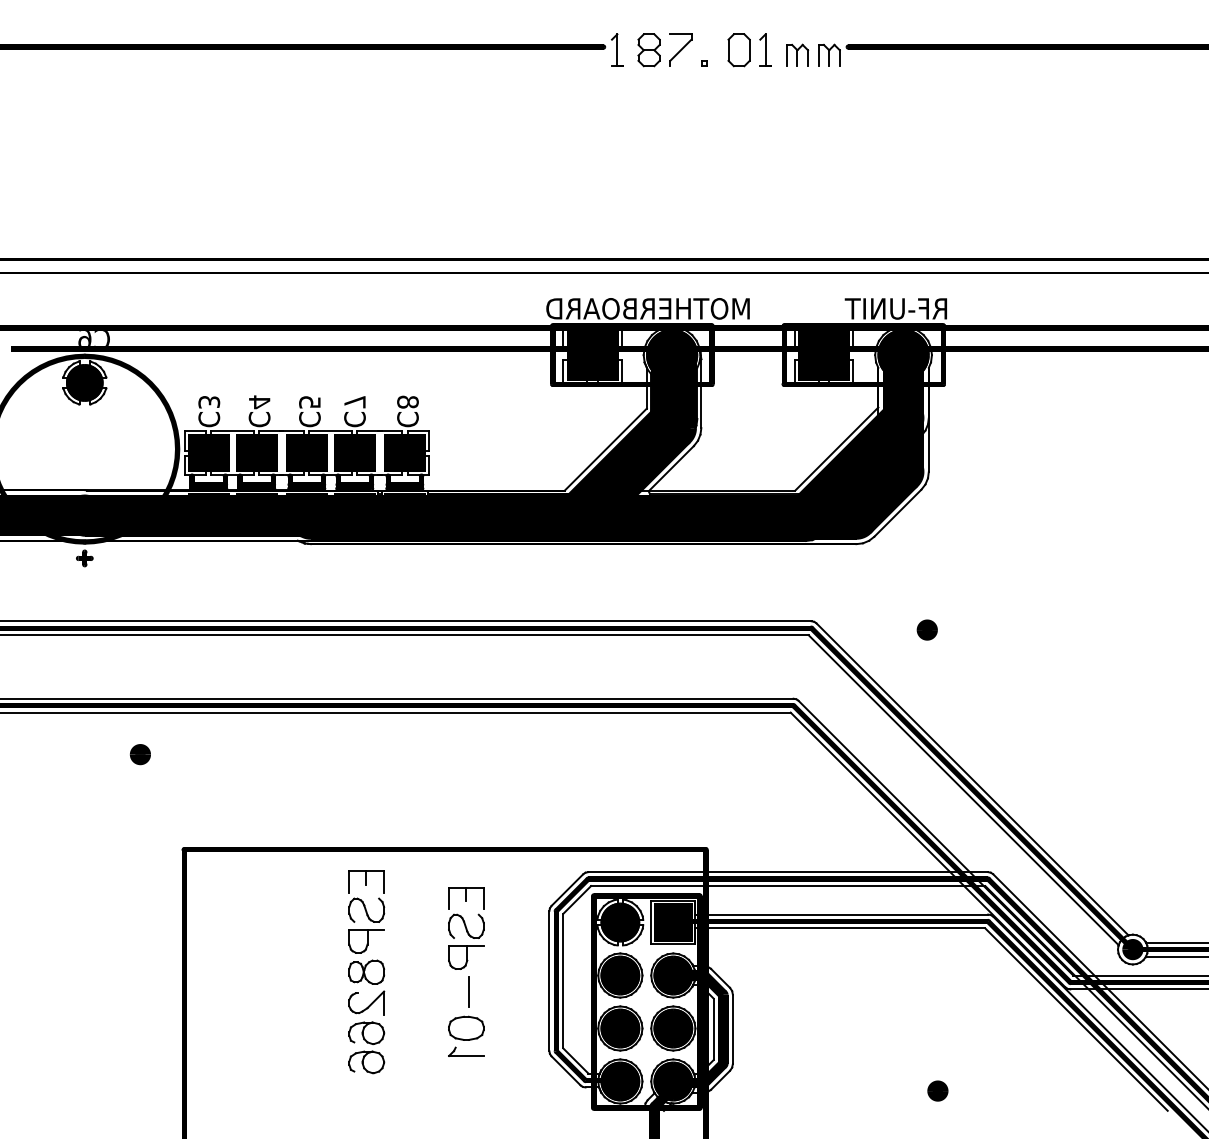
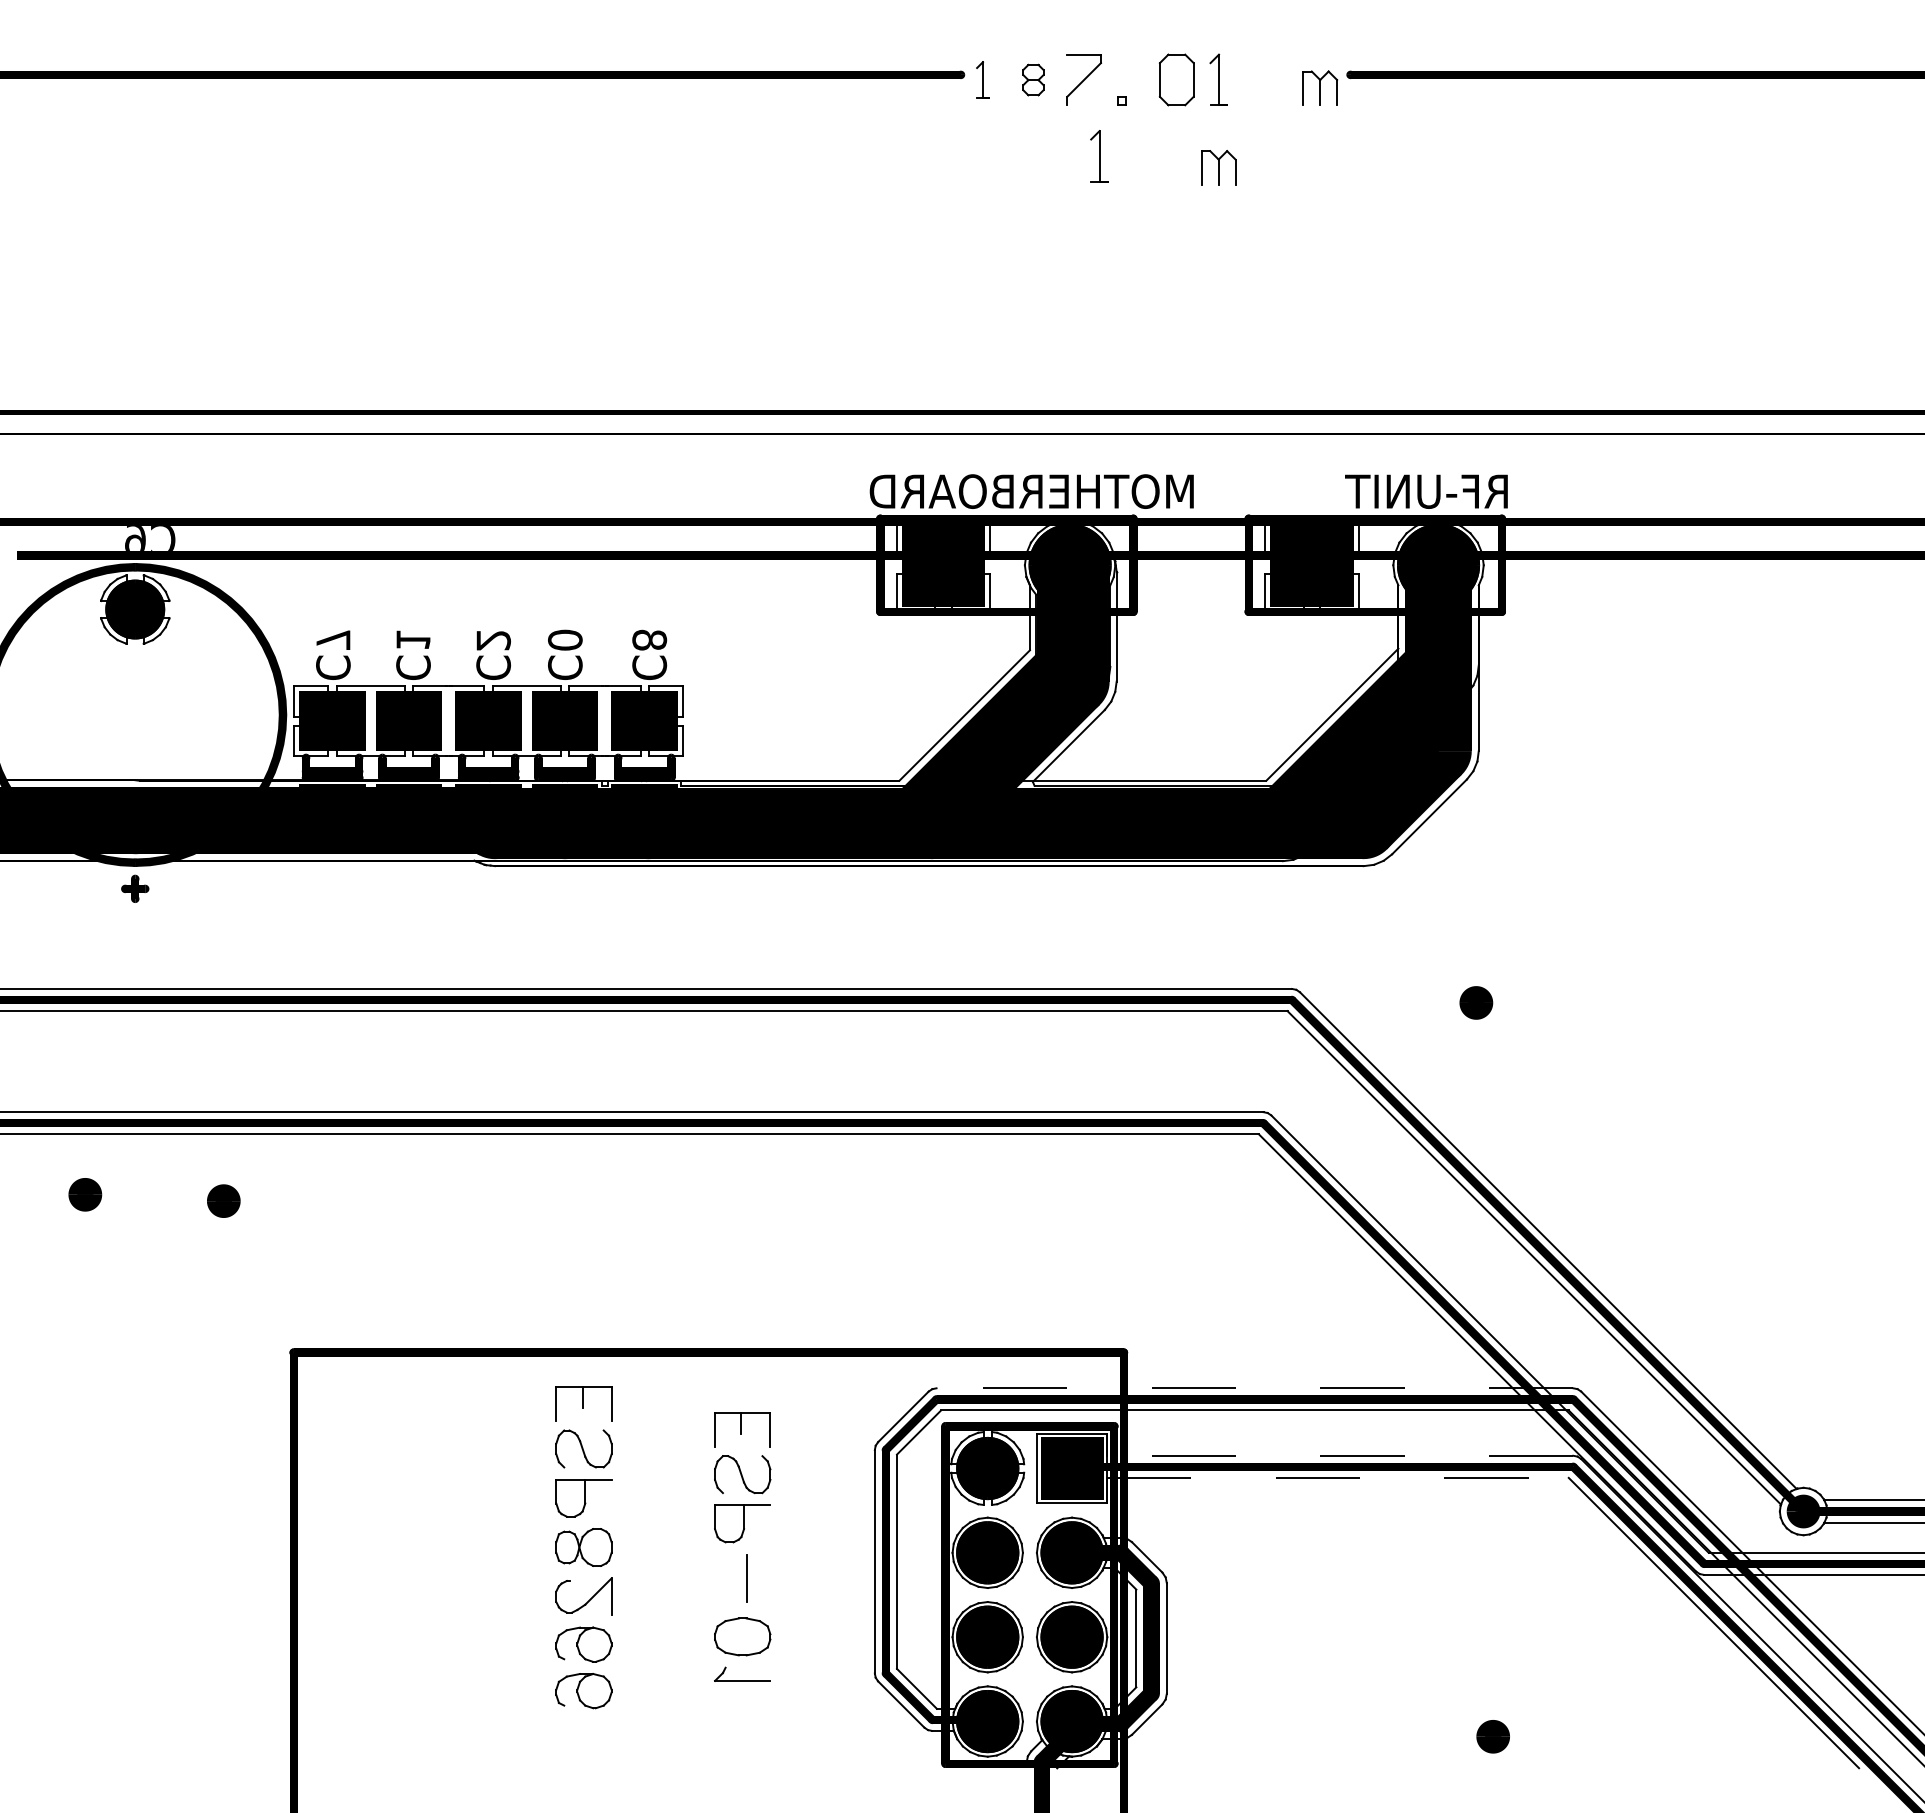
part: (617, 49) -> (983, 78), size x0.7
part: (648, 50) -> (1032, 80), size x0.6
part: (797, 54) -> (1218, 166), moved
part: (690, 97) -> (1099, 155), added
text: (354, 401) -> (564, 639), C7 -> C0
text: (209, 402) -> (333, 640), C3 -> C7
text: (259, 402) -> (413, 640), C4 -> C1
text: (309, 402) -> (492, 640), C5 -> C2
part: (52, 750) -> (83, 1194), added
line: (787, 872) -> (1253, 1388), solid -> dashed
line: (841, 914) -> (1339, 1455), solid -> dashed
line: (840, 928) -> (1338, 1477), solid -> dashed

